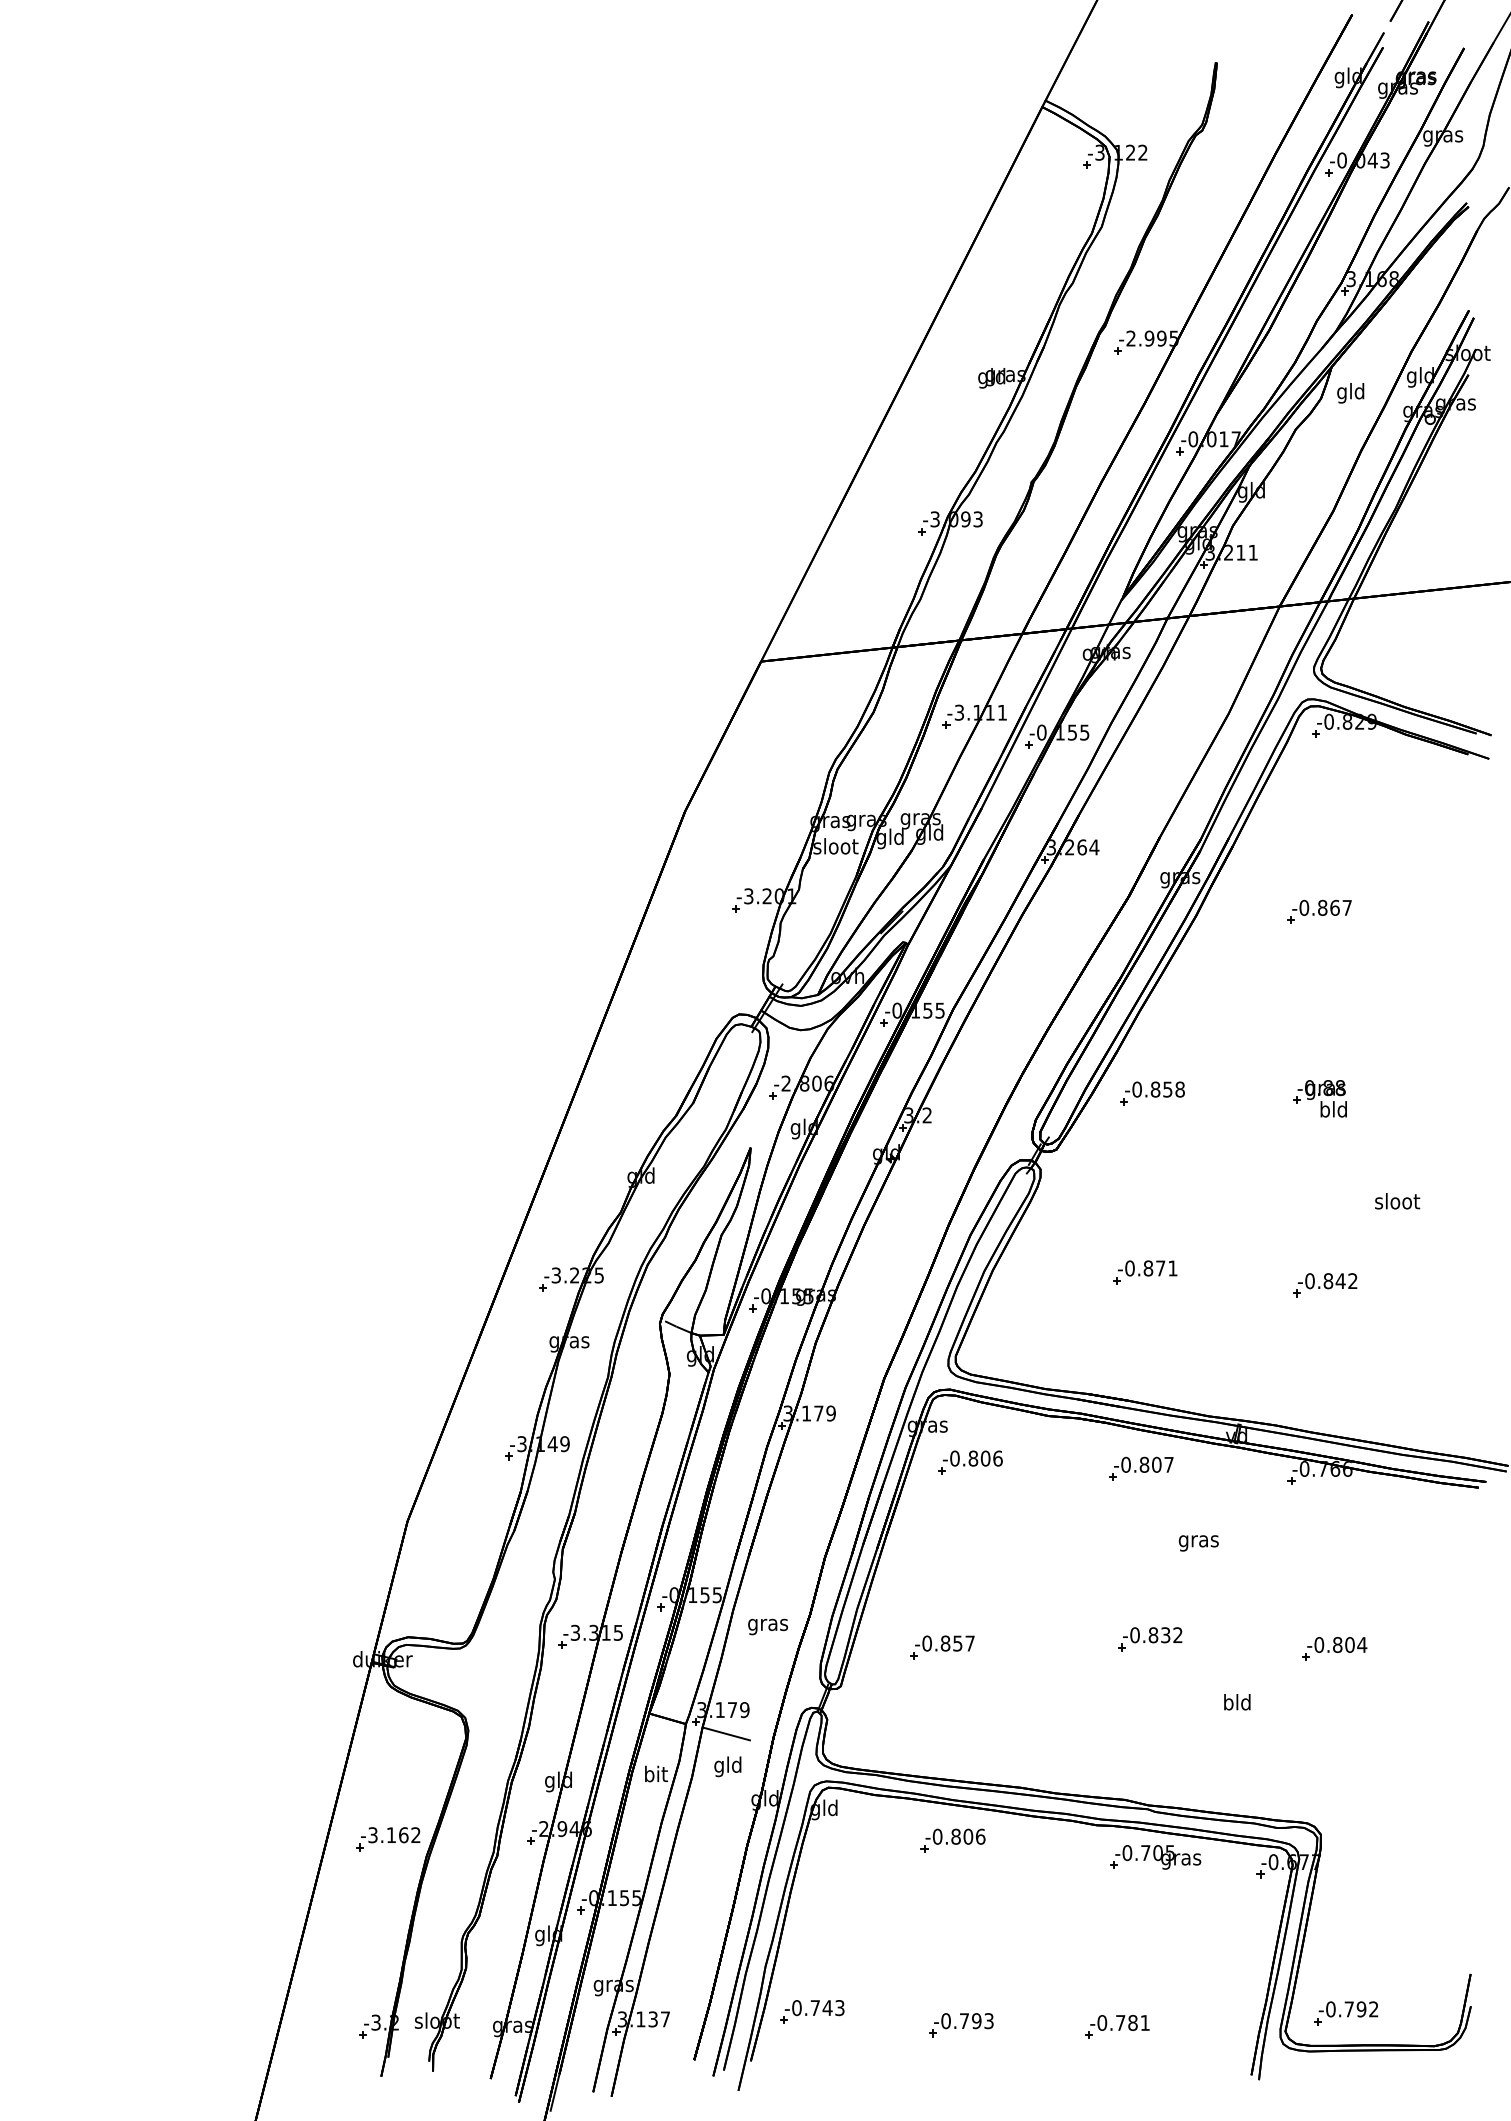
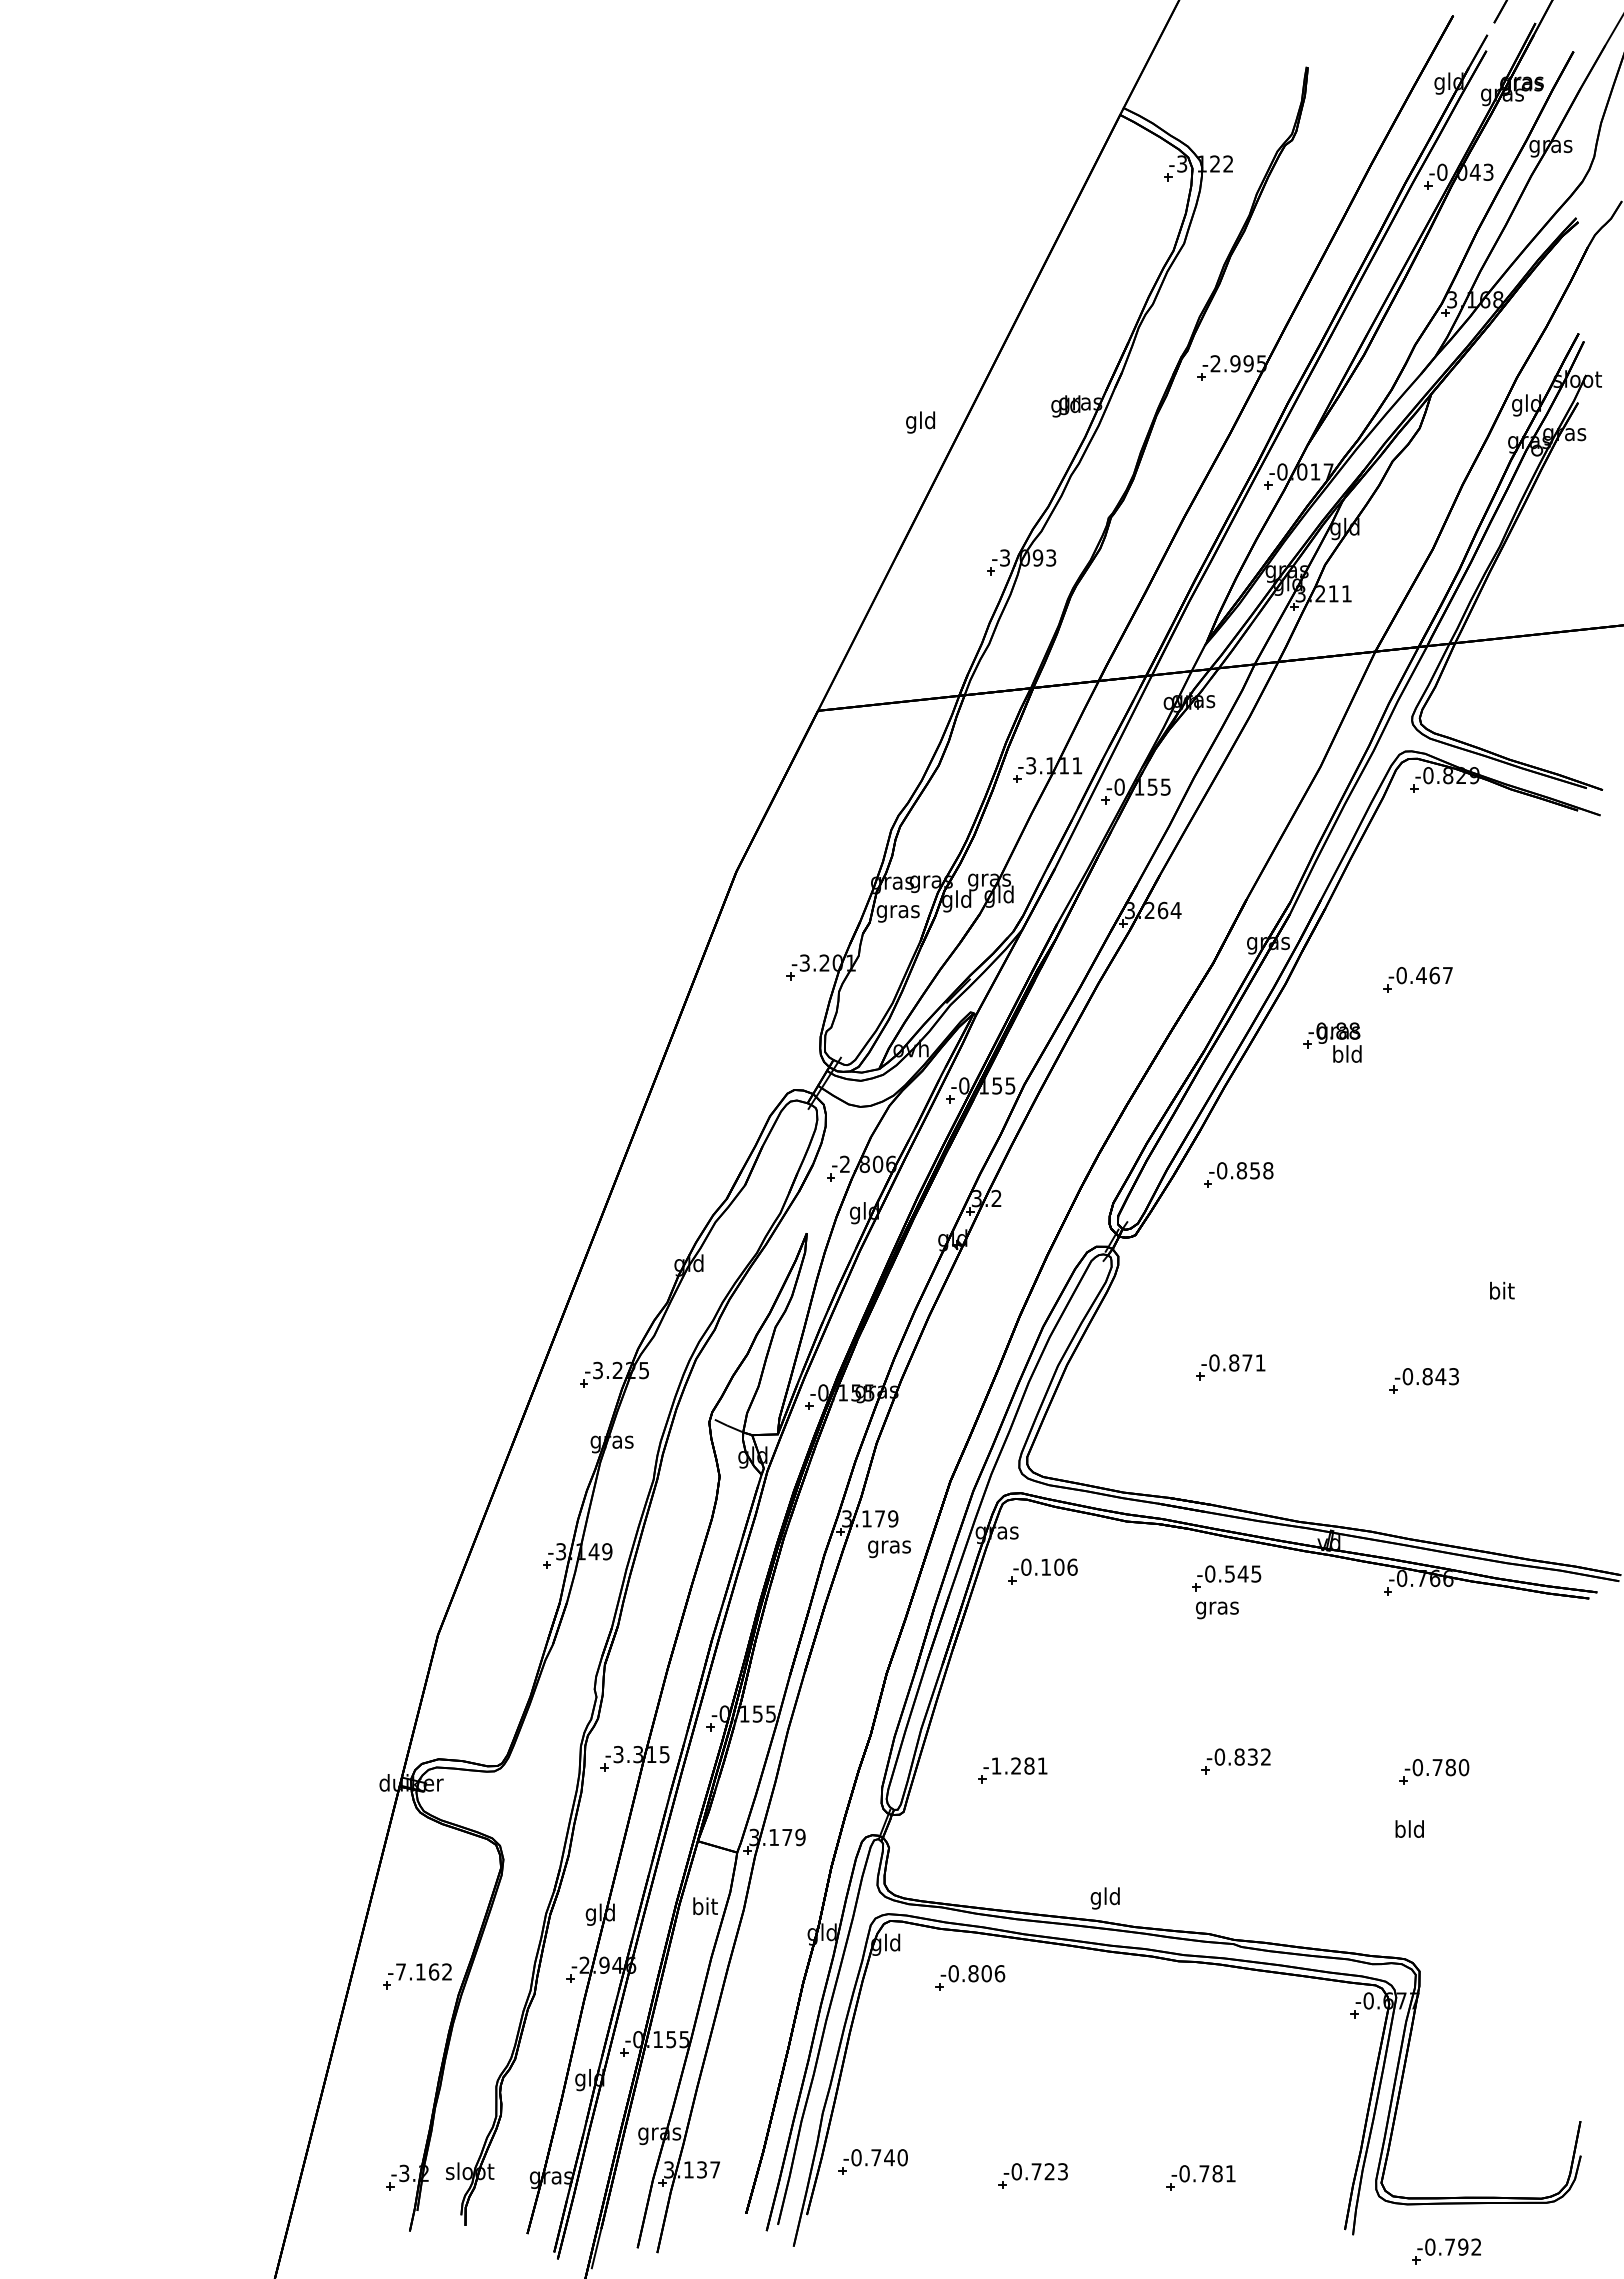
text: (1350, 393) -> (920, 422), moved
text: (835, 848) -> (898, 911), sloot -> gras
text: (1322, 907) -> (1421, 975), -0.867 -> -0.467
part: (1319, 1098) -> (1332, 1042), moved
text: (1397, 1201) -> (1501, 1290), sloot -> bit
text: (1352, 1281) -> (1453, 1376), -0.842 -> -0.843
text: (973, 1457) -> (1046, 1566), -0.806 -> -0.106
text: (1157, 1464) -> (1243, 1573), -0.807 -> -0.545
text: (1198, 1543) -> (1217, 1610), moved
text: (768, 1627) -> (889, 1549), moved
text: (948, 1643) -> (1019, 1765), -0.857 -> -1.281
text: (1349, 1644) -> (1450, 1767), -0.804 -> -0.780
text: (1237, 1701) -> (1409, 1828), moved
line: (728, 1734) -> (782, 1863), removed
text: (727, 1766) -> (1104, 1898), moved
text: (372, 1834) -> (400, 1971), -3.162 -> -7.162
part: (953, 1840) -> (970, 1977), moved
part: (1155, 1857) -> (1241, 1995), removed
text: (839, 2007) -> (902, 2157), -0.743 -> -0.740
part: (1345, 2013) -> (1446, 2251), moved
text: (976, 2020) -> (1049, 2171), -0.793 -> -0.723

